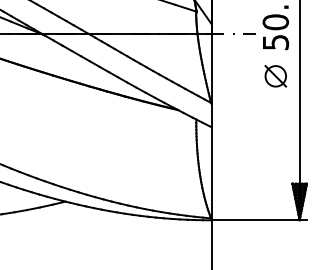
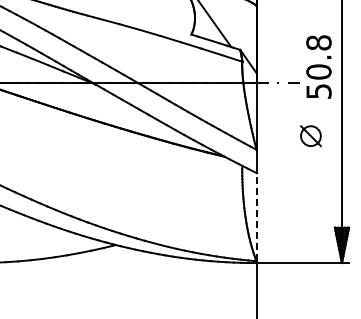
part: (275, 76) -> (310, 136), moved
line: (212, 172) -> (257, 216), solid -> dashed

